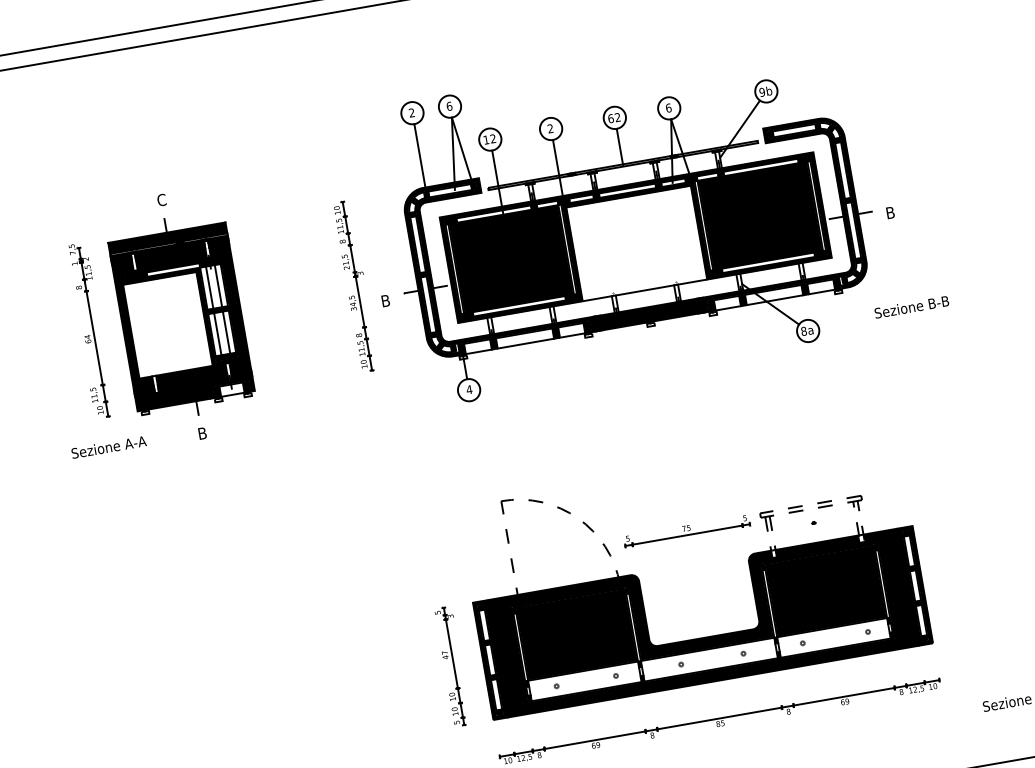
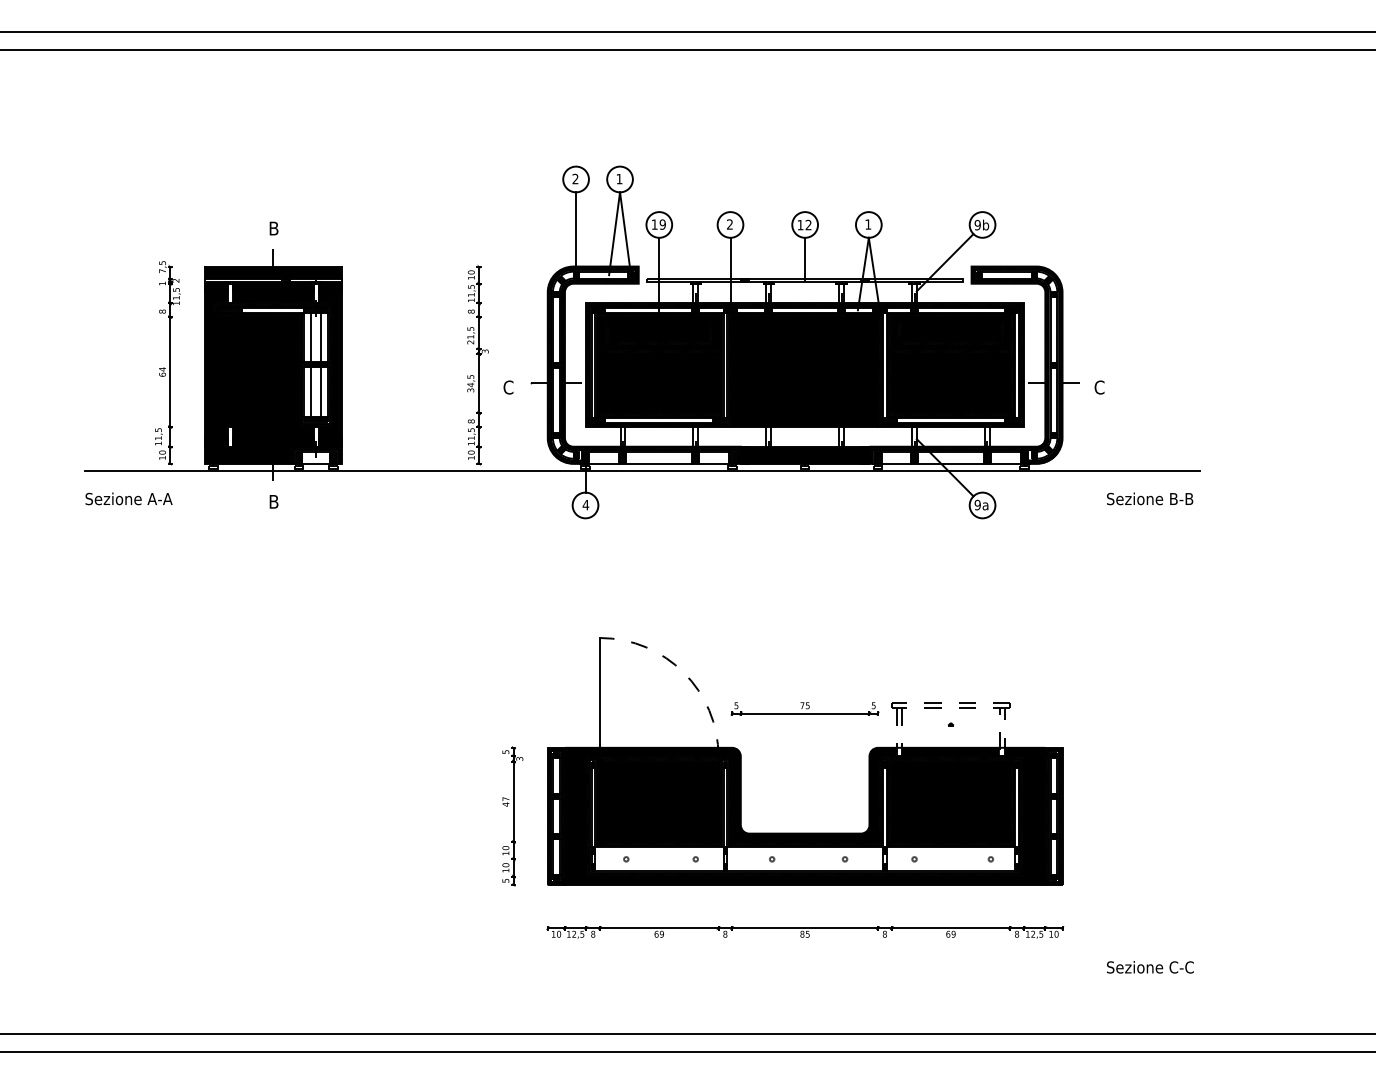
text: (449, 105) -> (619, 178), 6 -> 1
text: (668, 108) -> (868, 224), 6 -> 1
text: (610, 118) -> (800, 224), 62 -> 12
text: (492, 138) -> (662, 224), 12 -> 19
text: (161, 200) -> (273, 228), C -> B
text: (890, 212) -> (1099, 387), B -> C
fill: (636, 242) -> (805, 371), added
text: (385, 300) -> (508, 387), B -> C
text: (912, 306) -> (1150, 498), moved
fill: (168, 324) -> (256, 371), added
text: (803, 331) -> (977, 505), 8a -> 9a
line: (511, 351) -> (641, 470), added
text: (108, 446) -> (128, 498), moved
line: (510, 551) -> (600, 696), dashed -> solid

